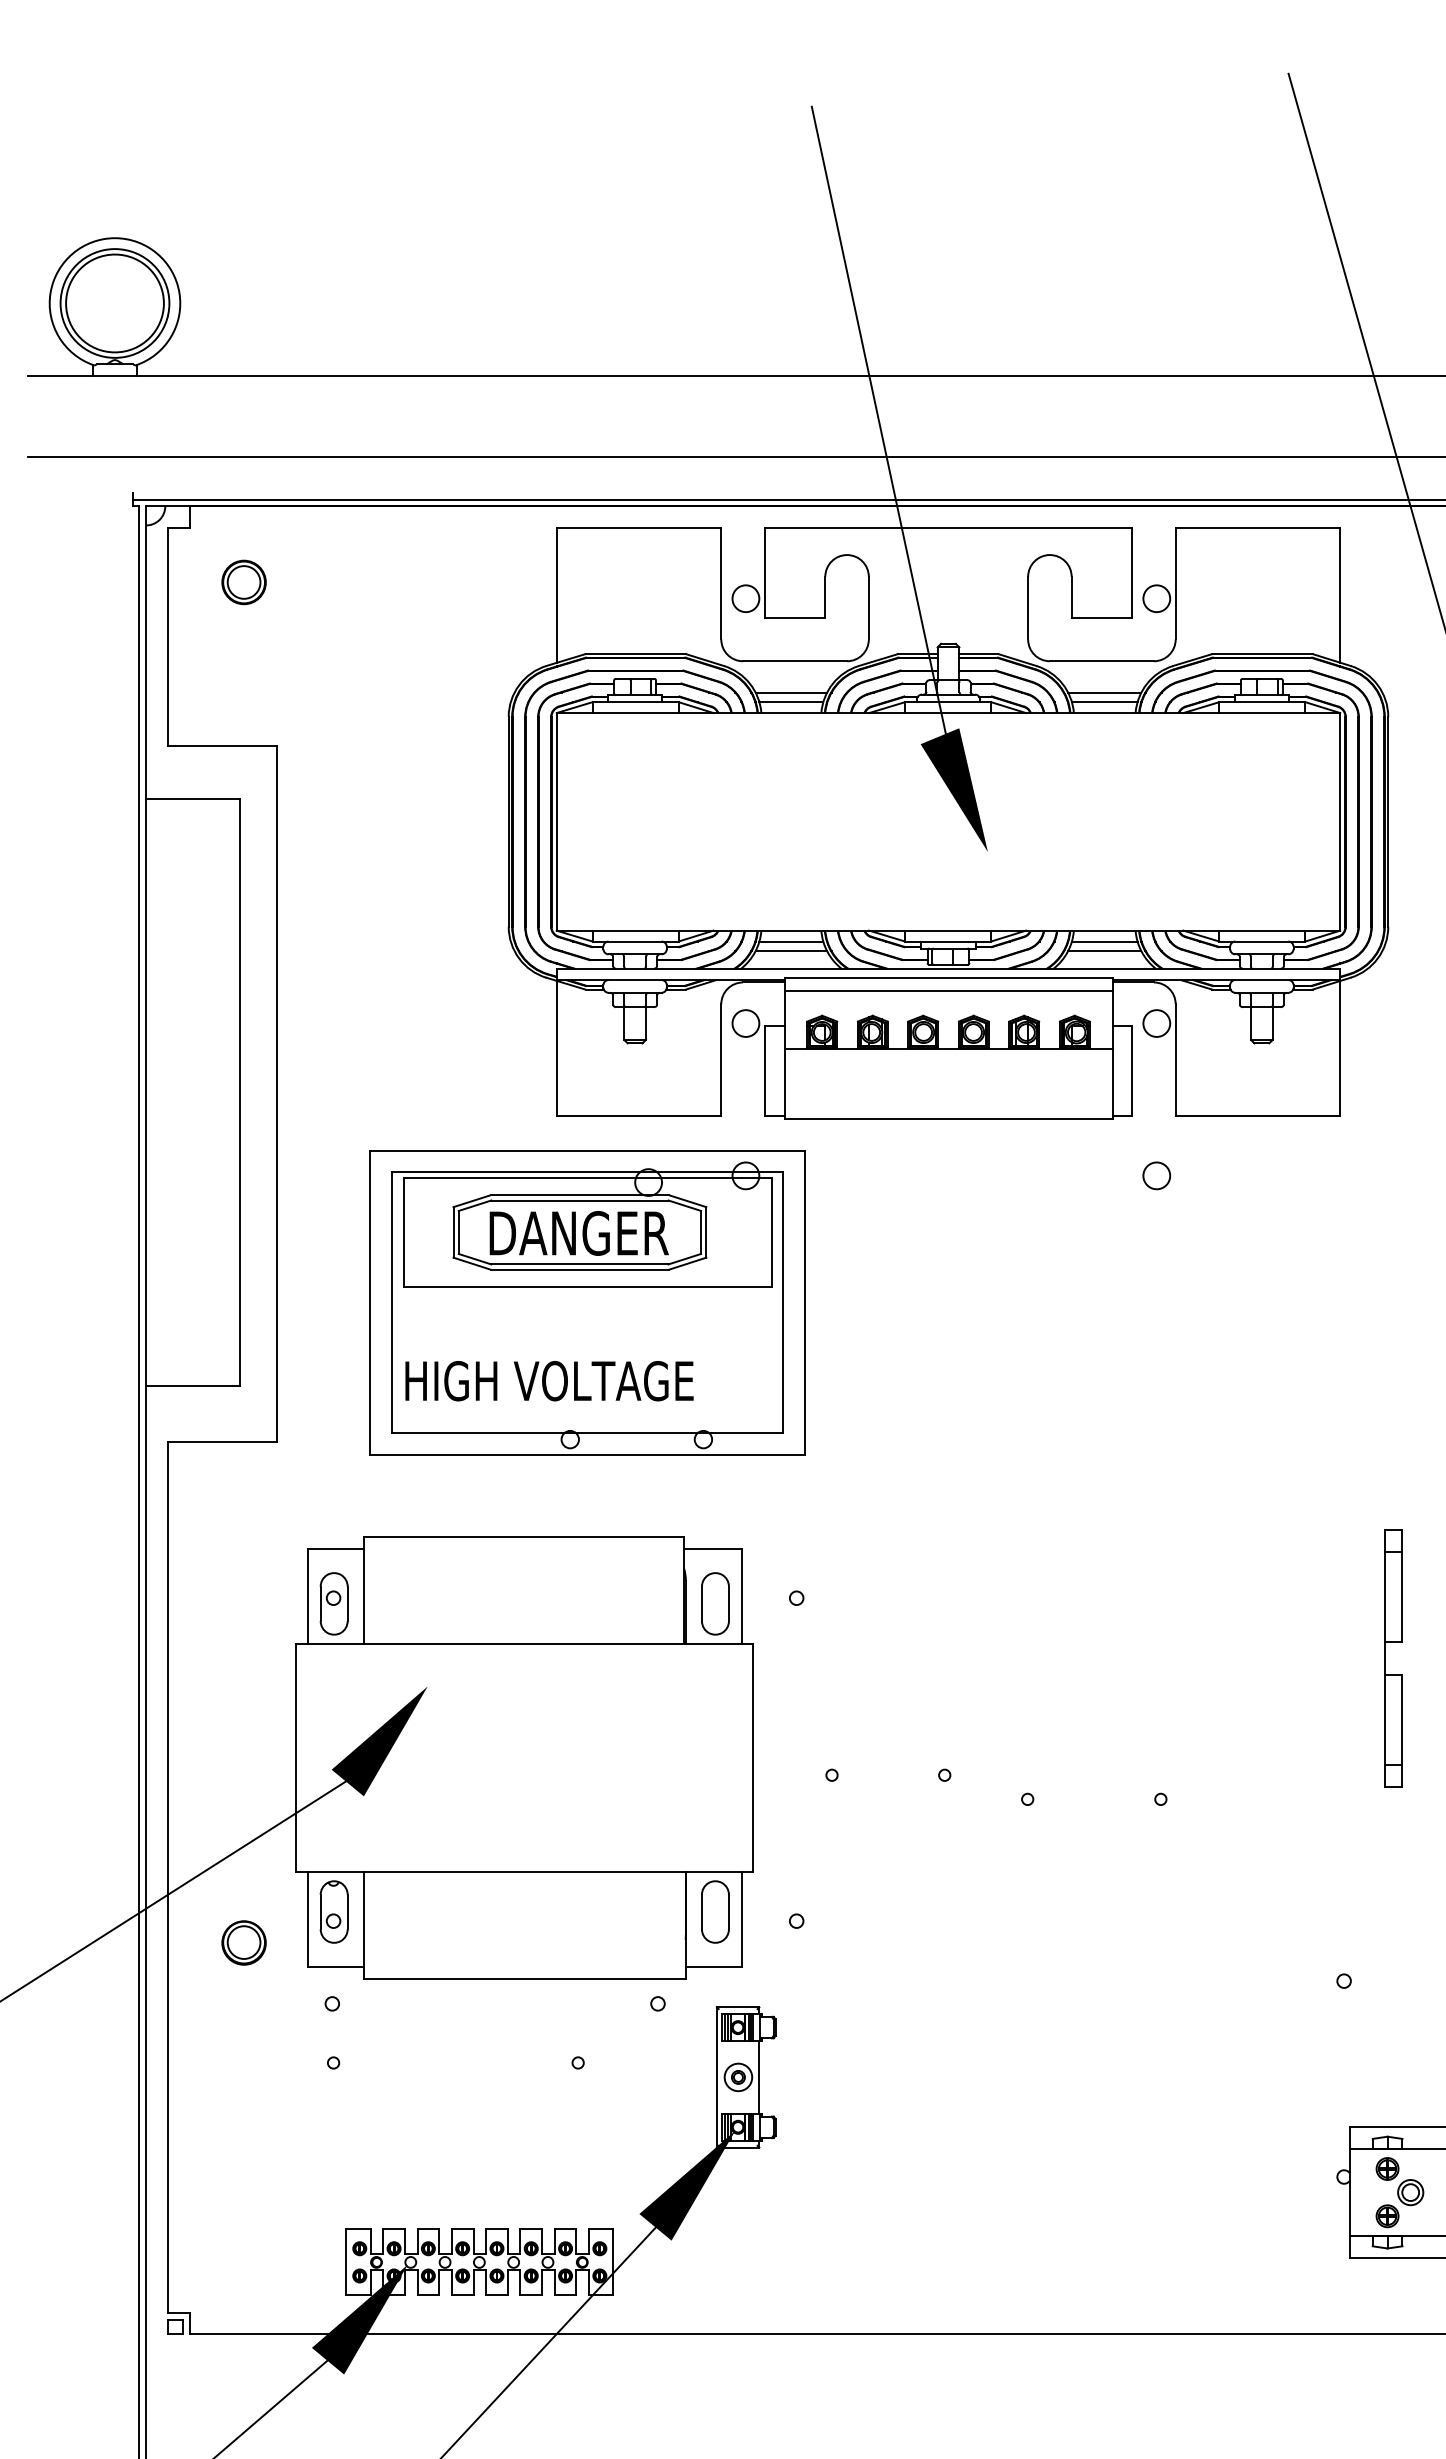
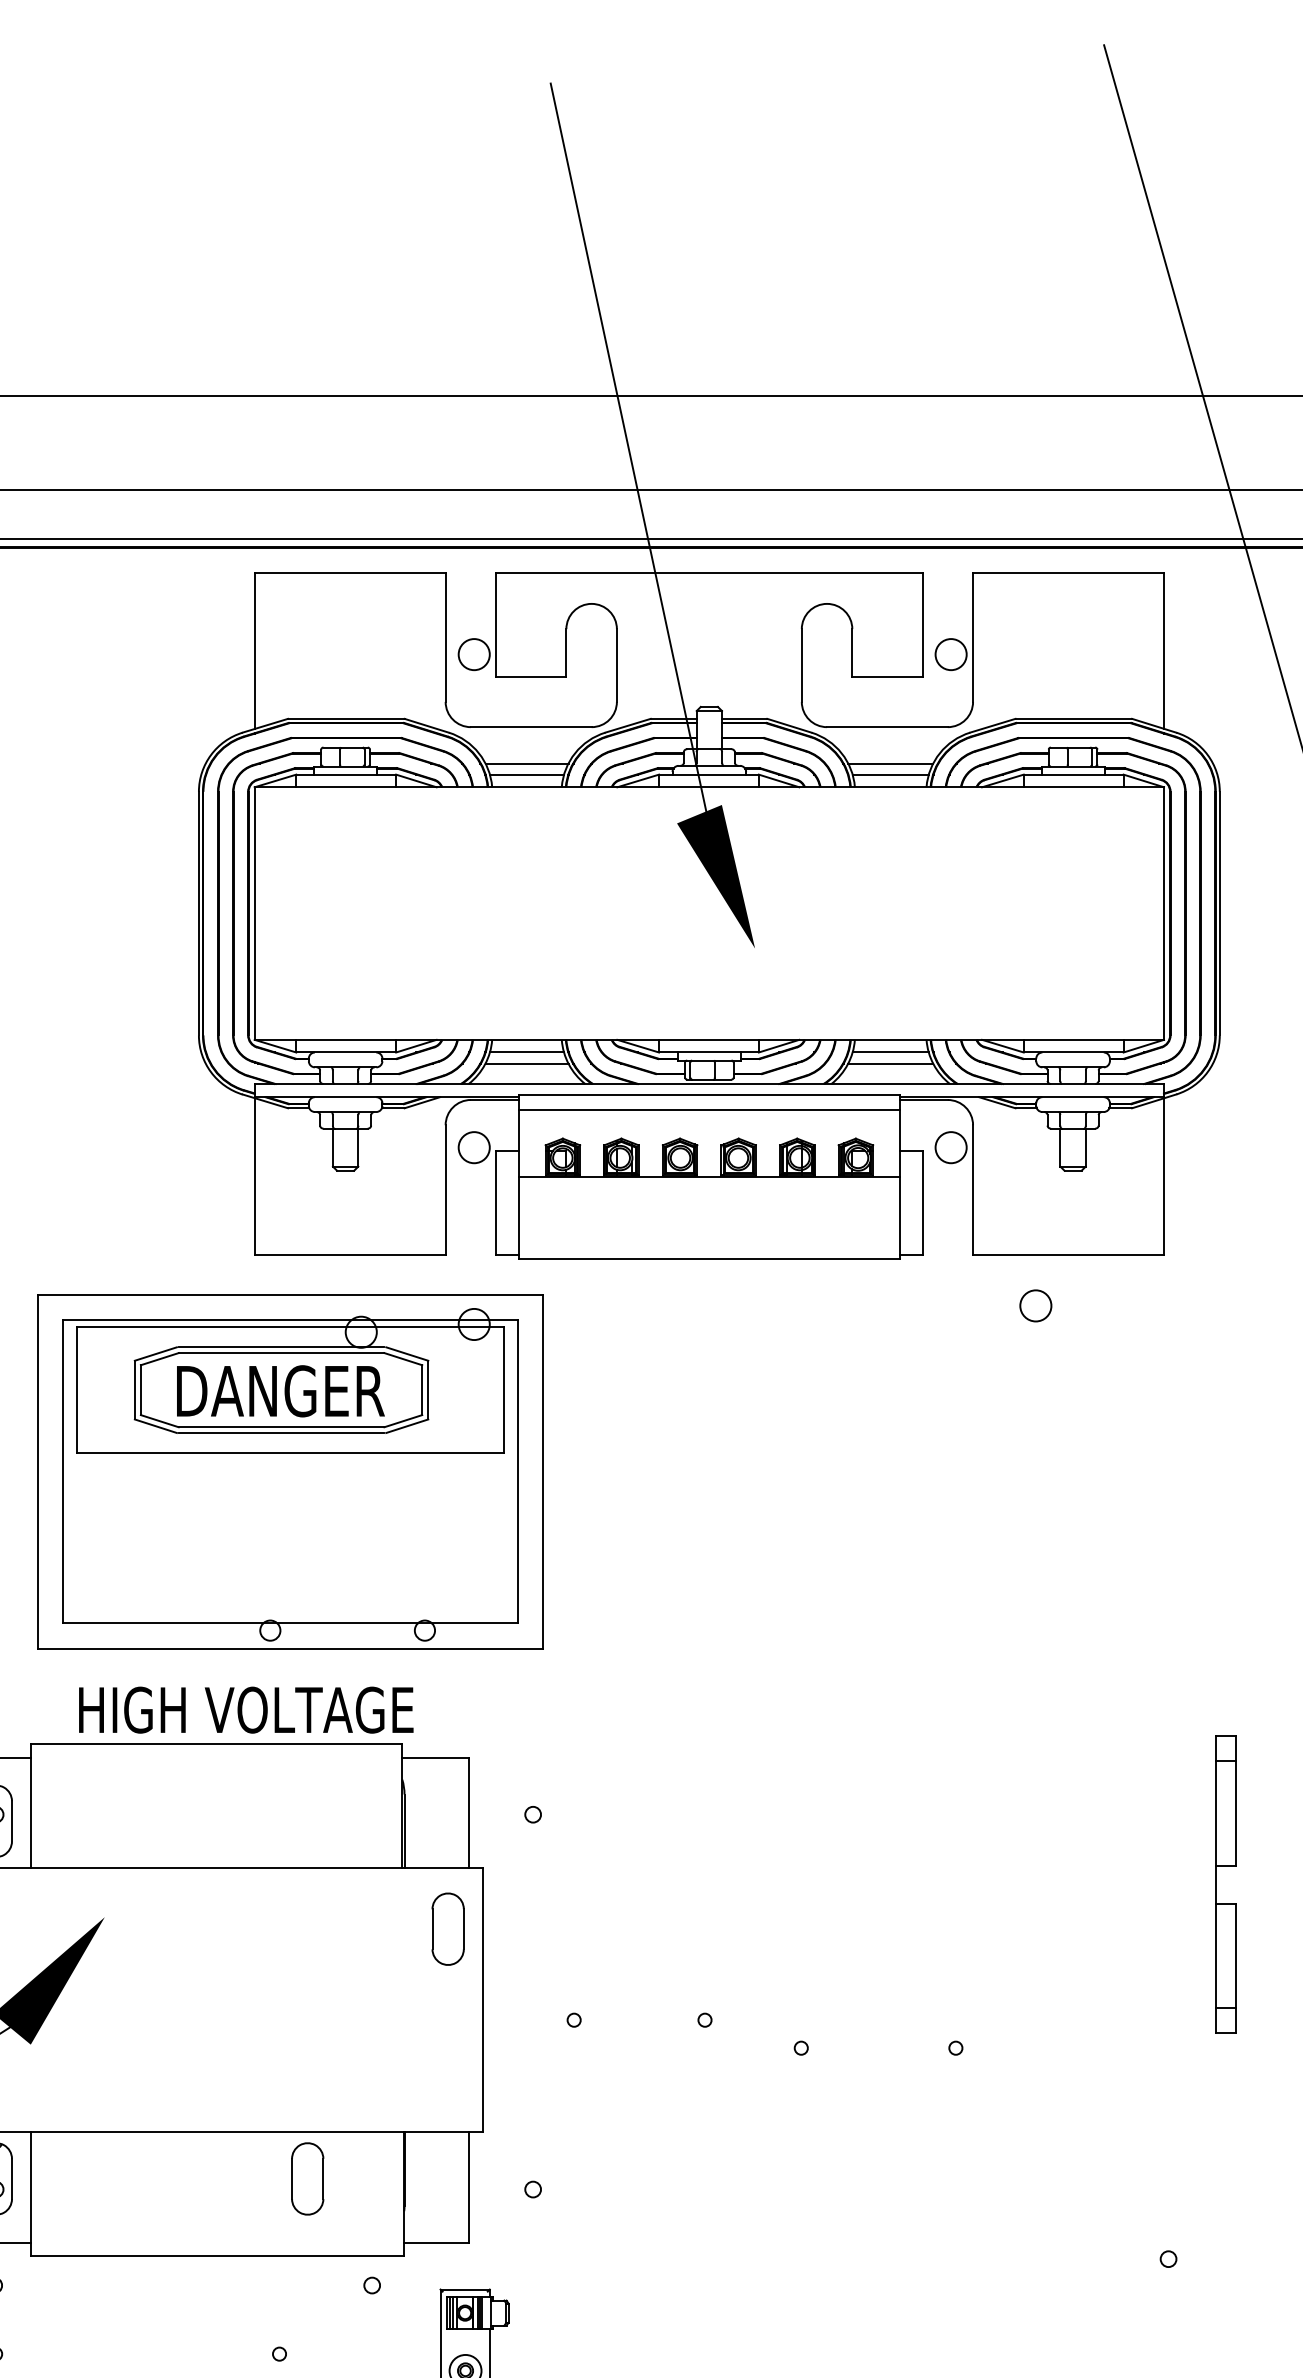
circle: (1156, 1175) -> (1035, 1305), moved
text: (549, 1381) -> (246, 1710), moved
part: (715, 1603) -> (448, 1928), moved
part: (715, 1911) -> (307, 2178), moved

